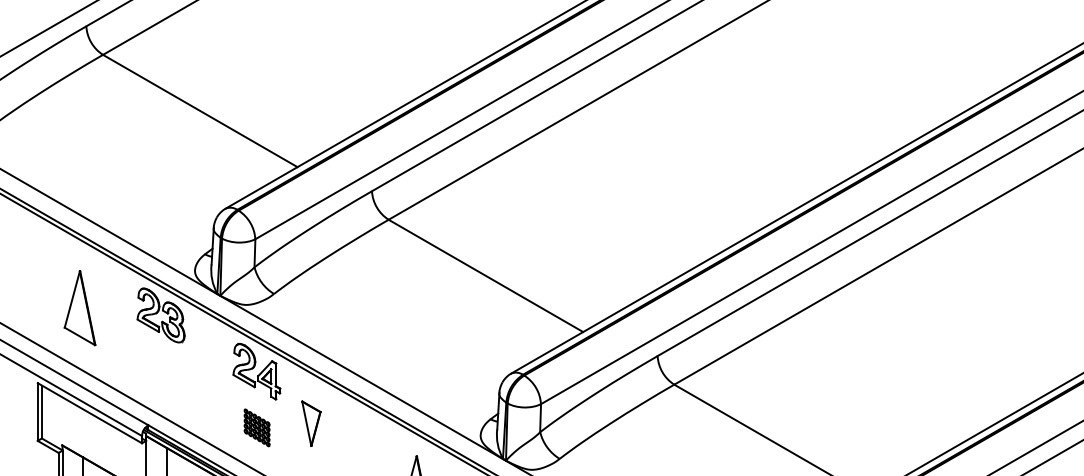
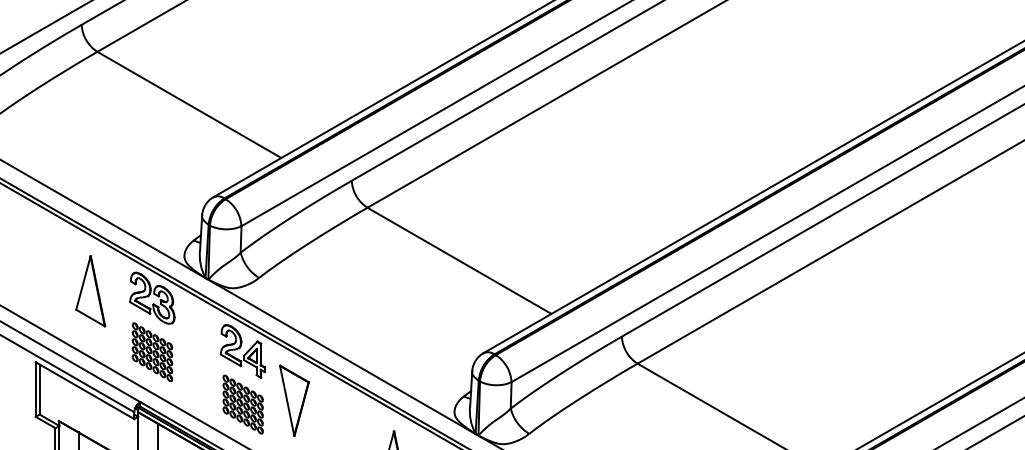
part: (79, 308) -> (90, 291), moved
part: (161, 372) -> (152, 352), added
part: (311, 423) -> (294, 400), size x1.67
part: (256, 427) -> (242, 404), size x1.67

